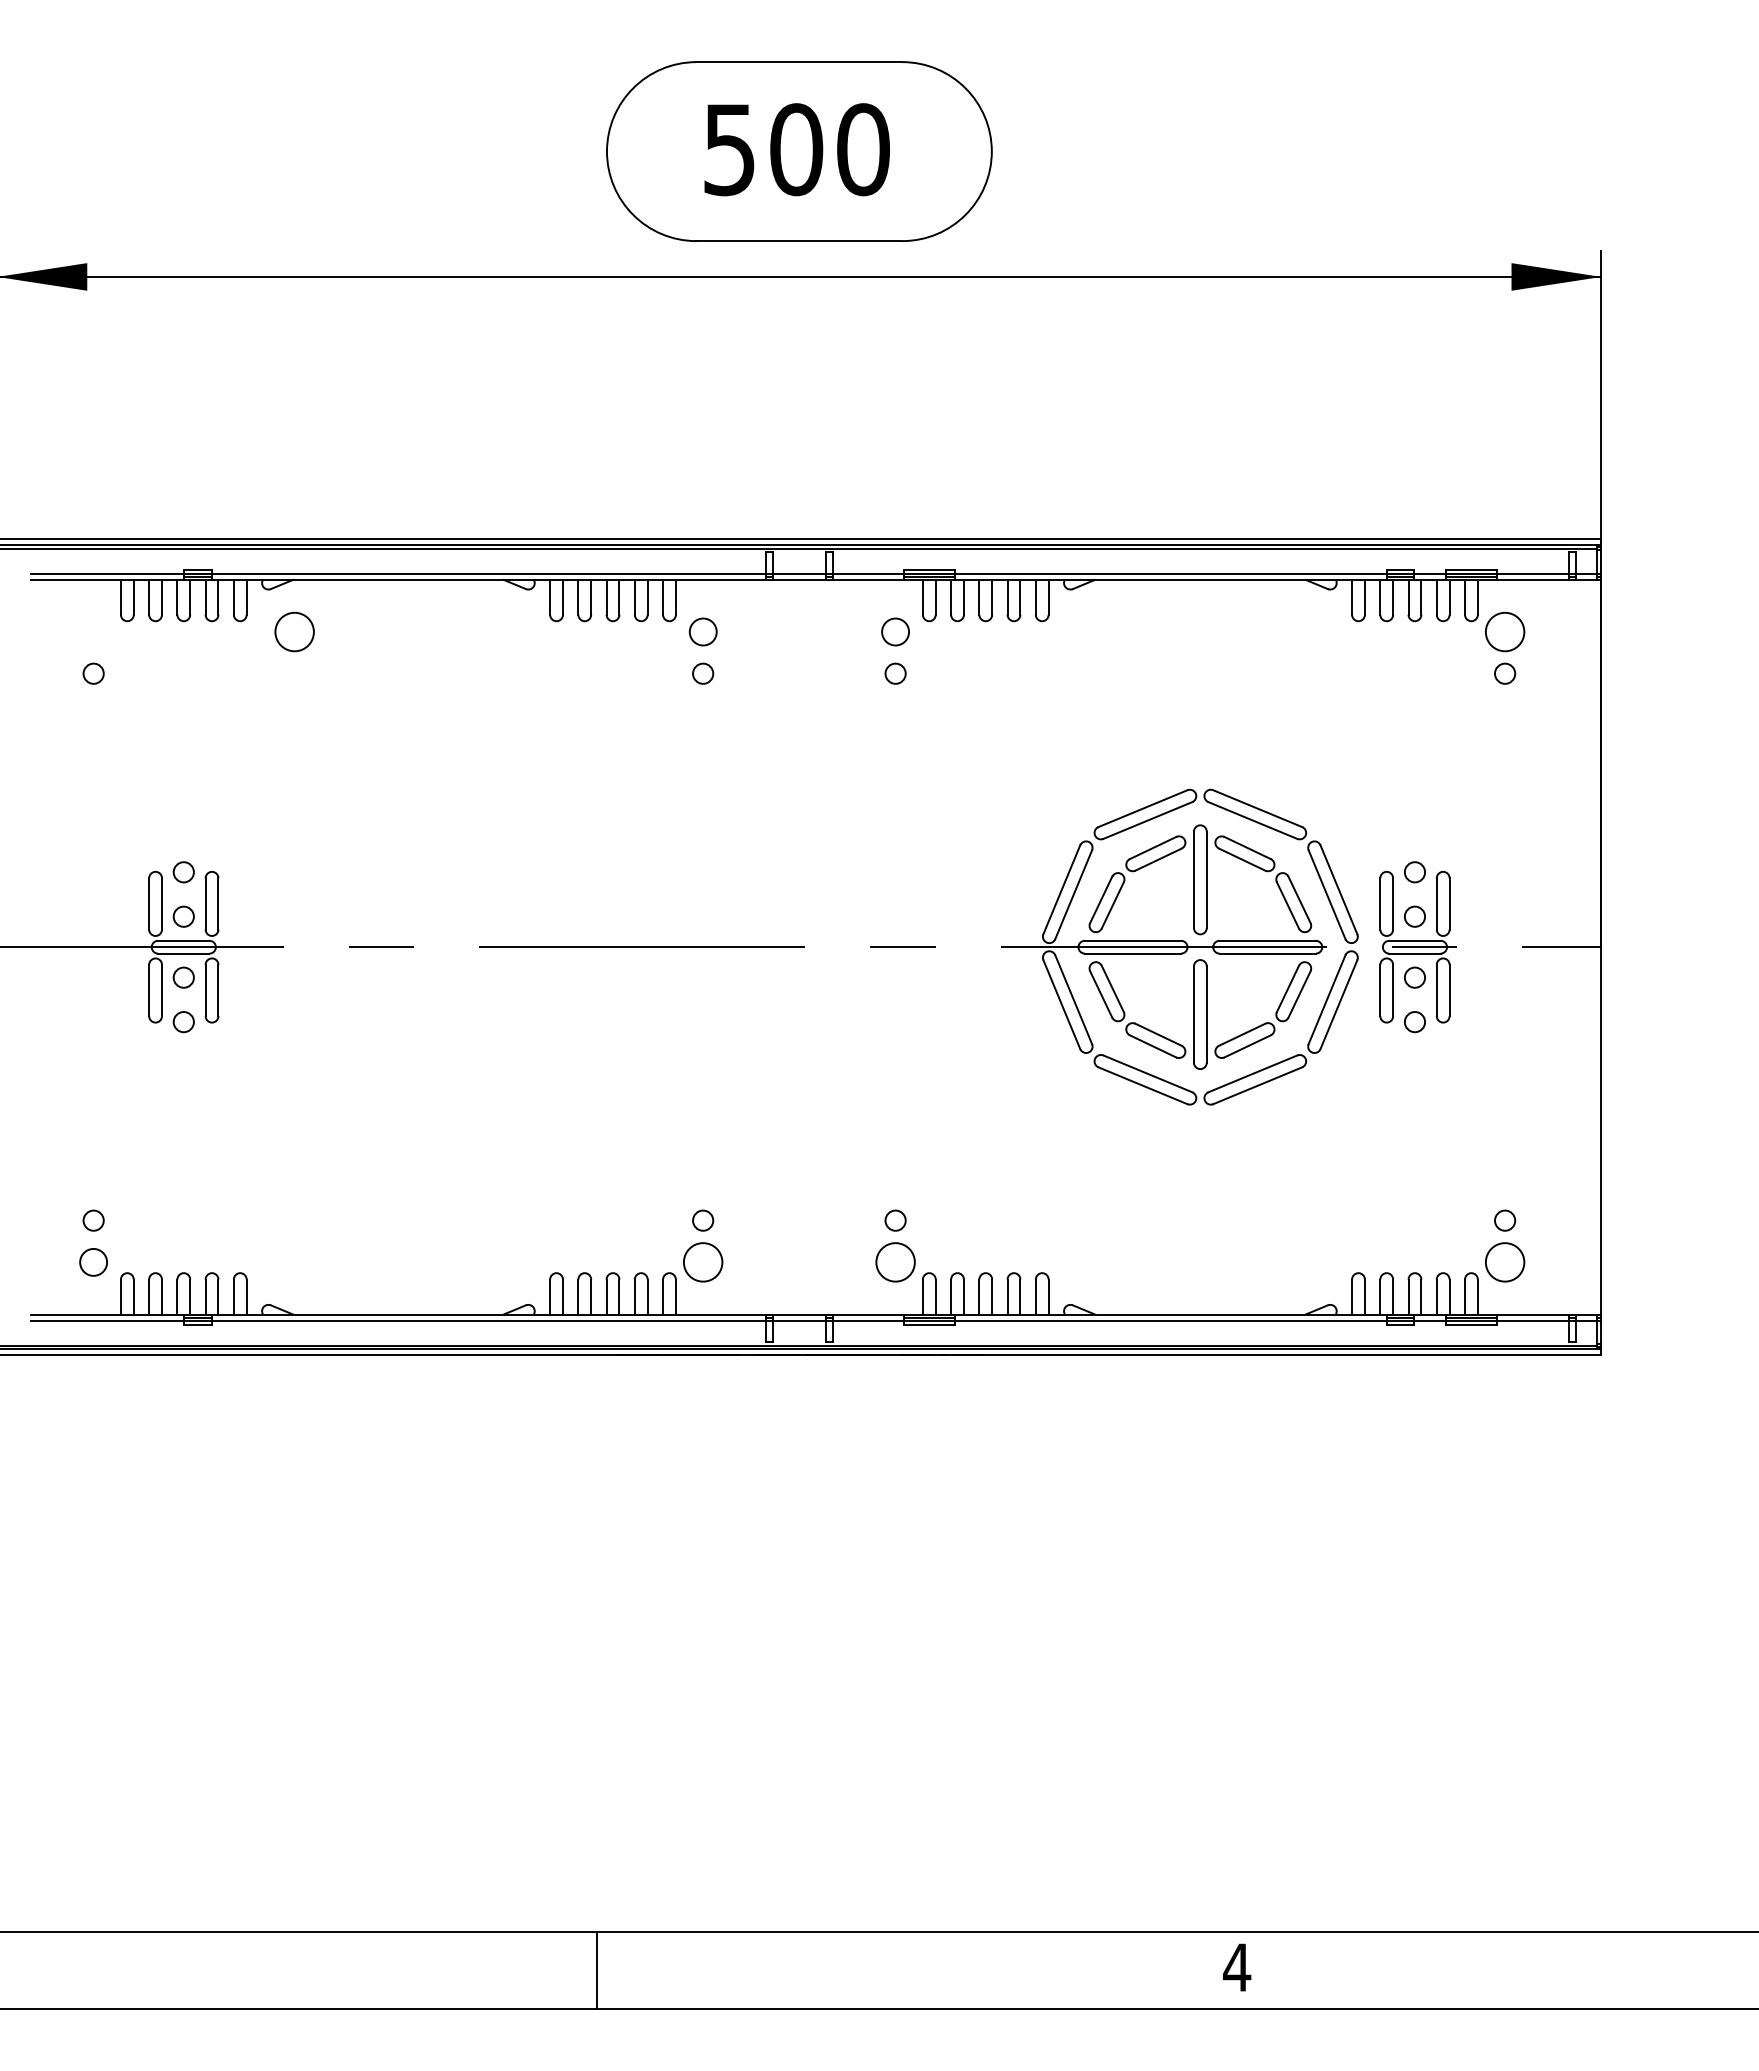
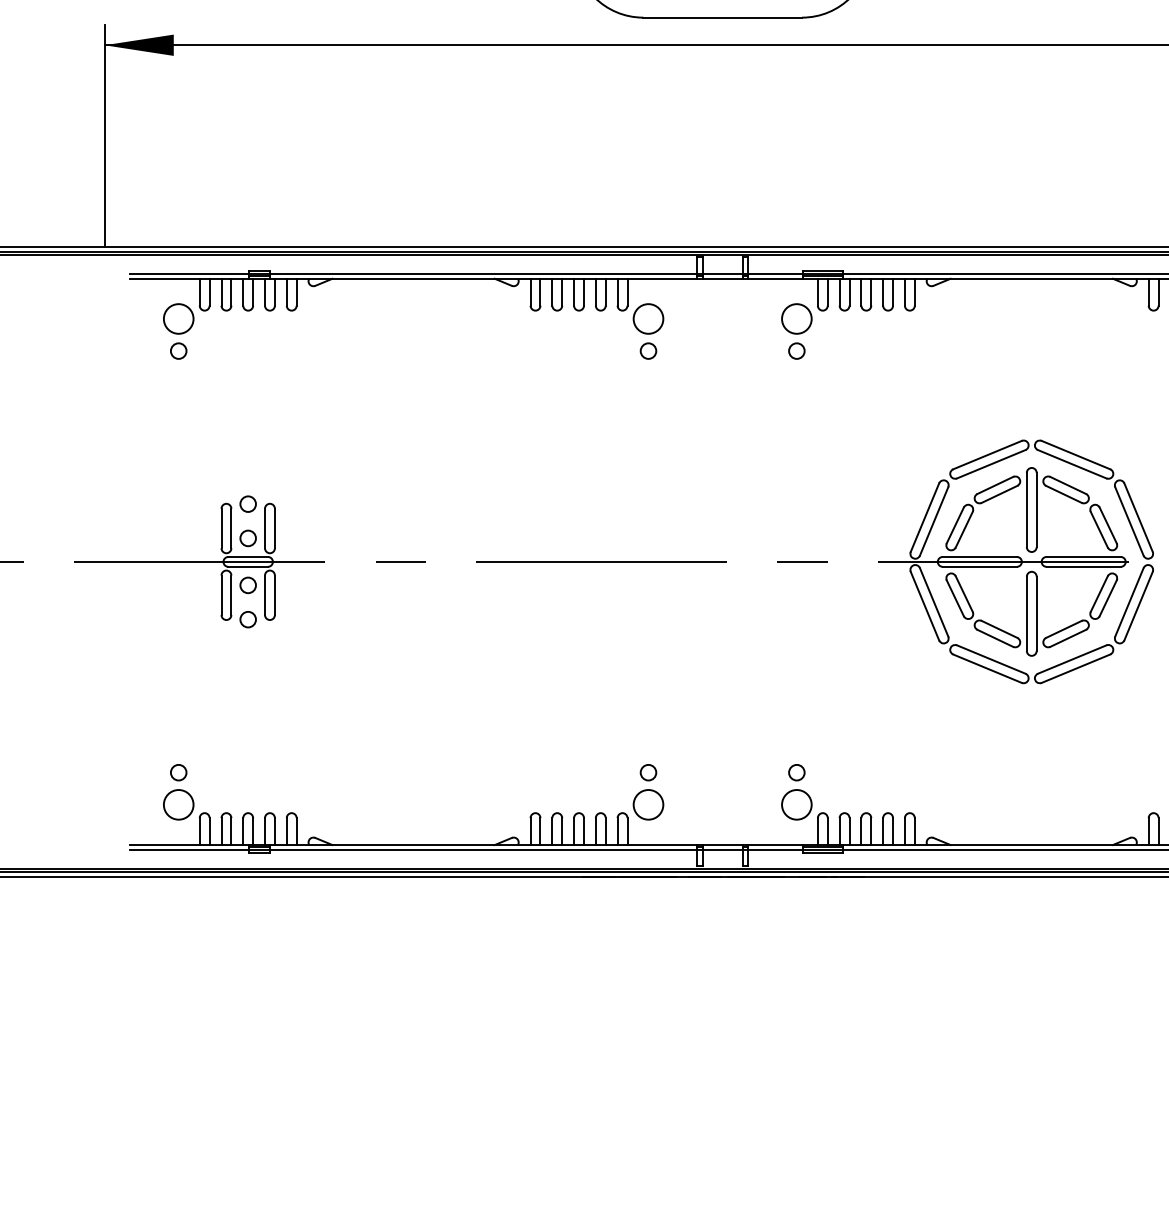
circle: (294, 631) -> (178, 318), moved
circle: (703, 631) -> (648, 318), size x1.43
circle: (895, 631) -> (796, 318), size x1.43
circle: (93, 1262) -> (178, 804), size x1.43

